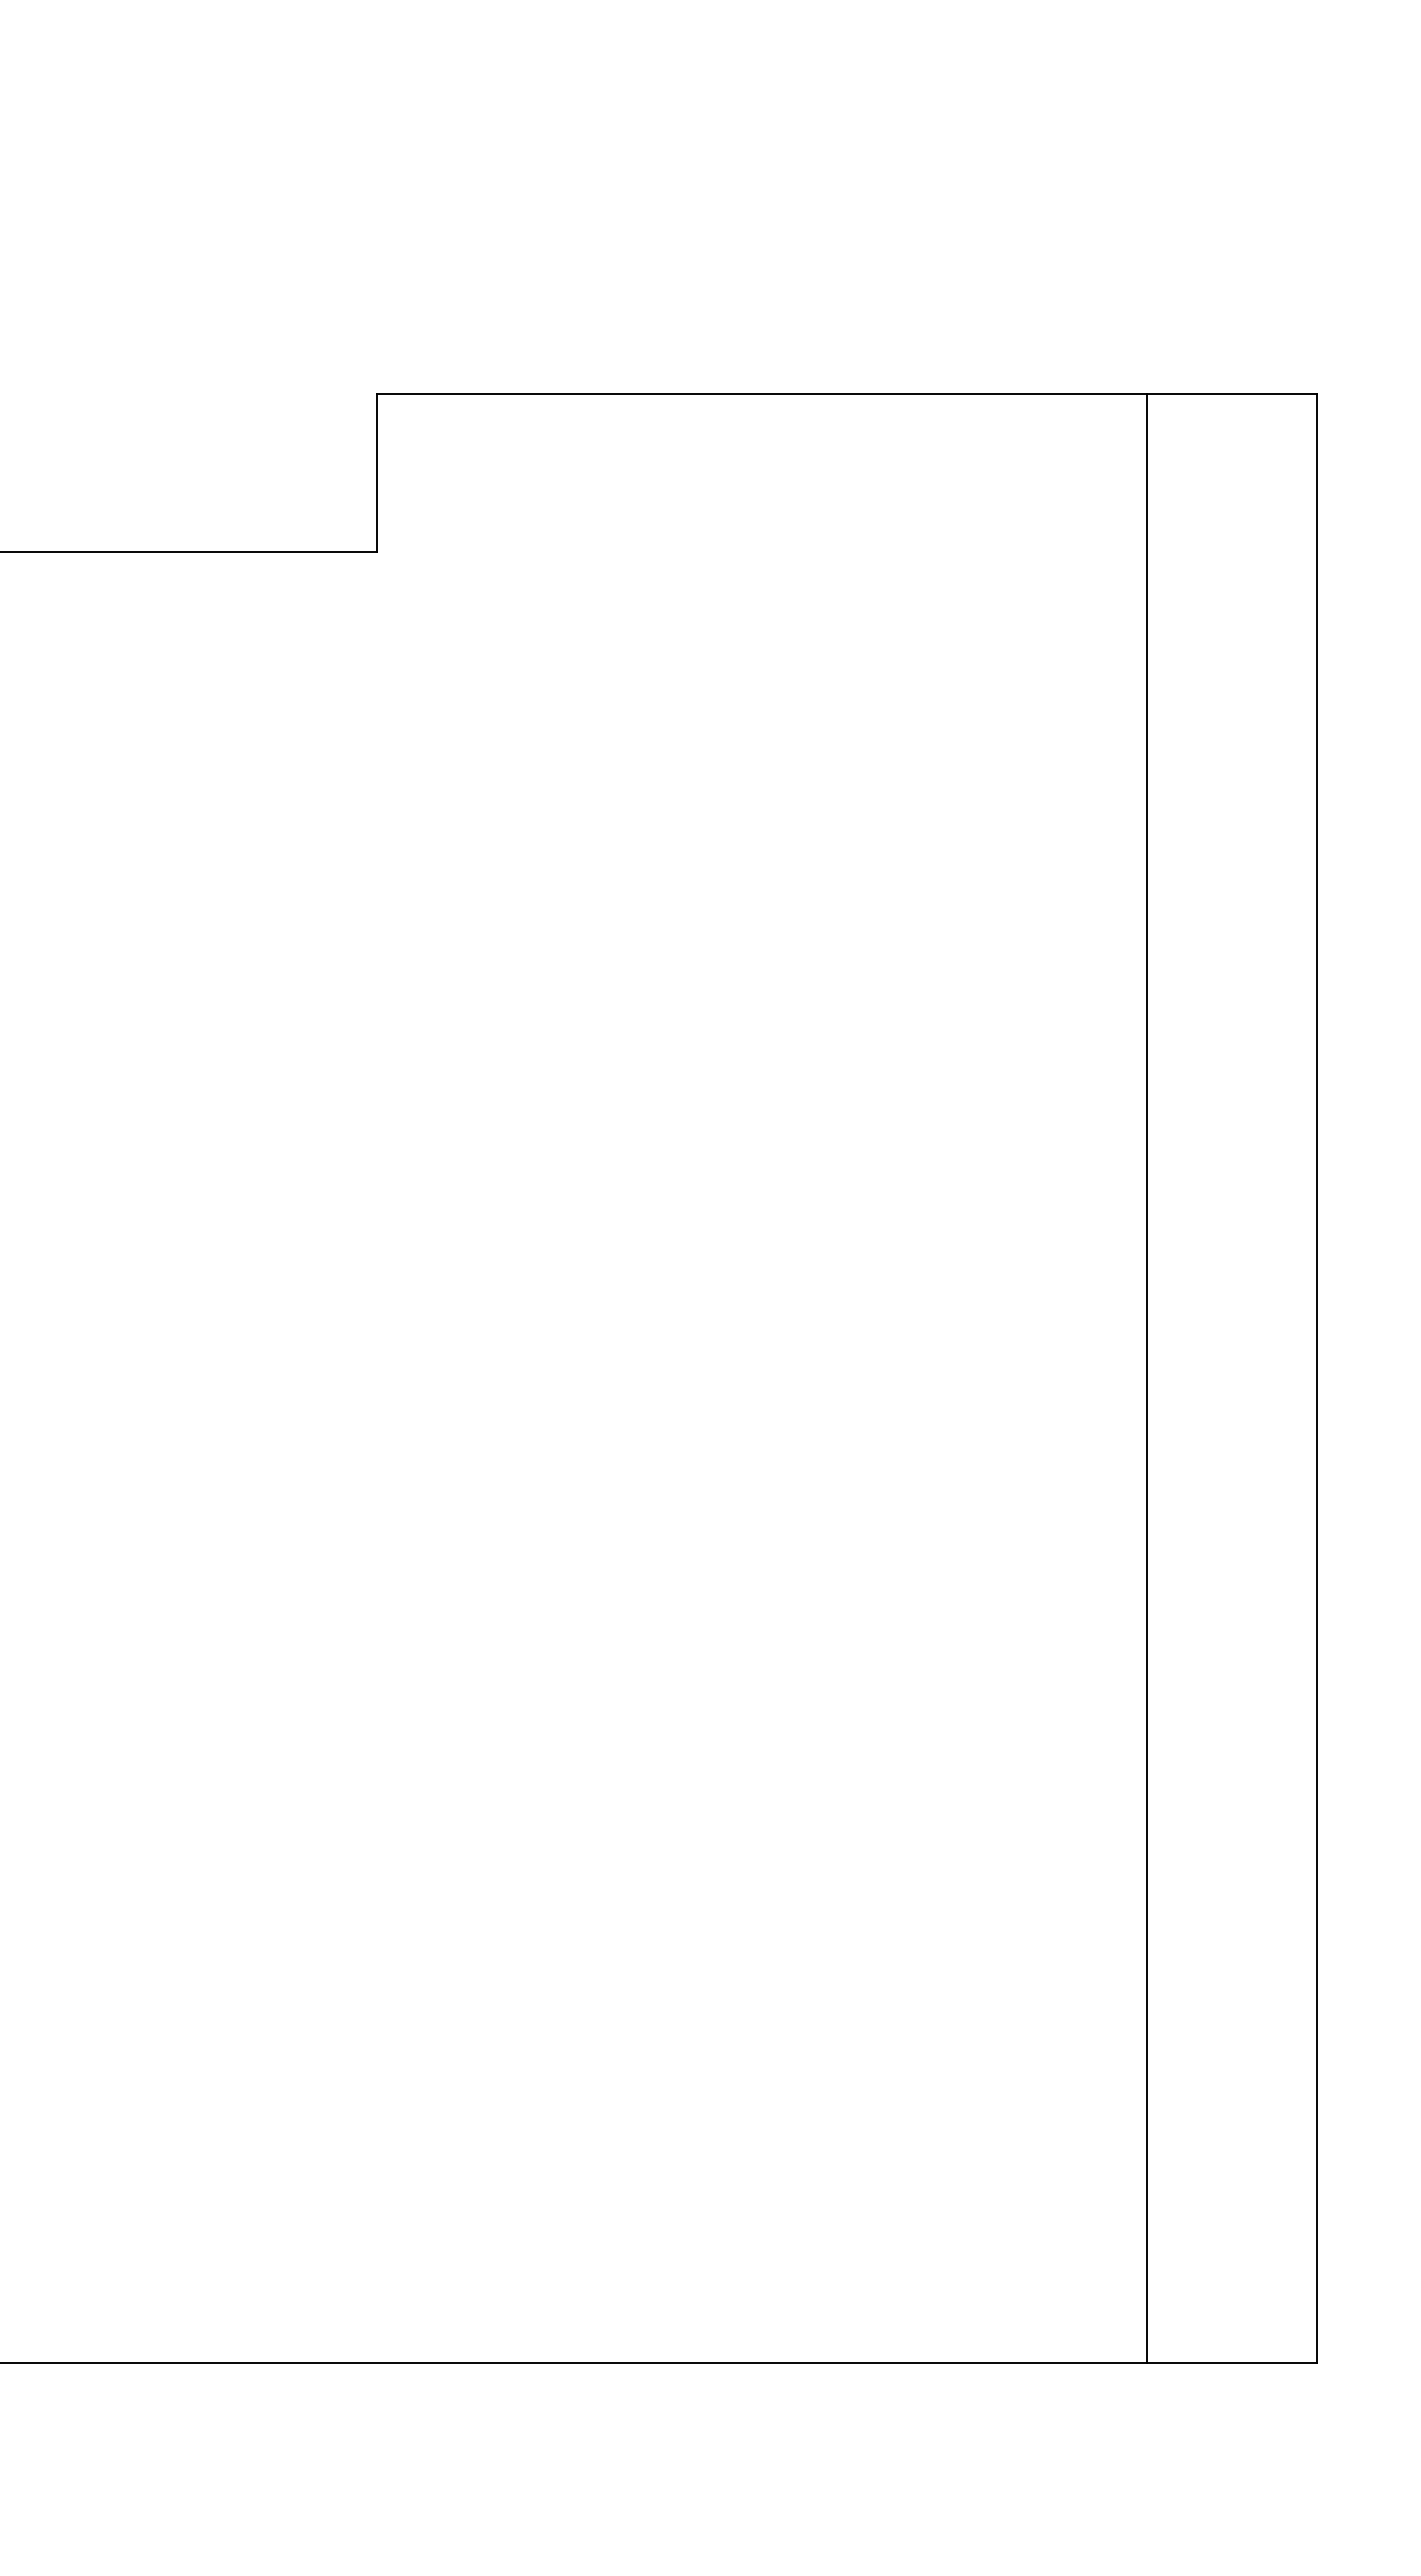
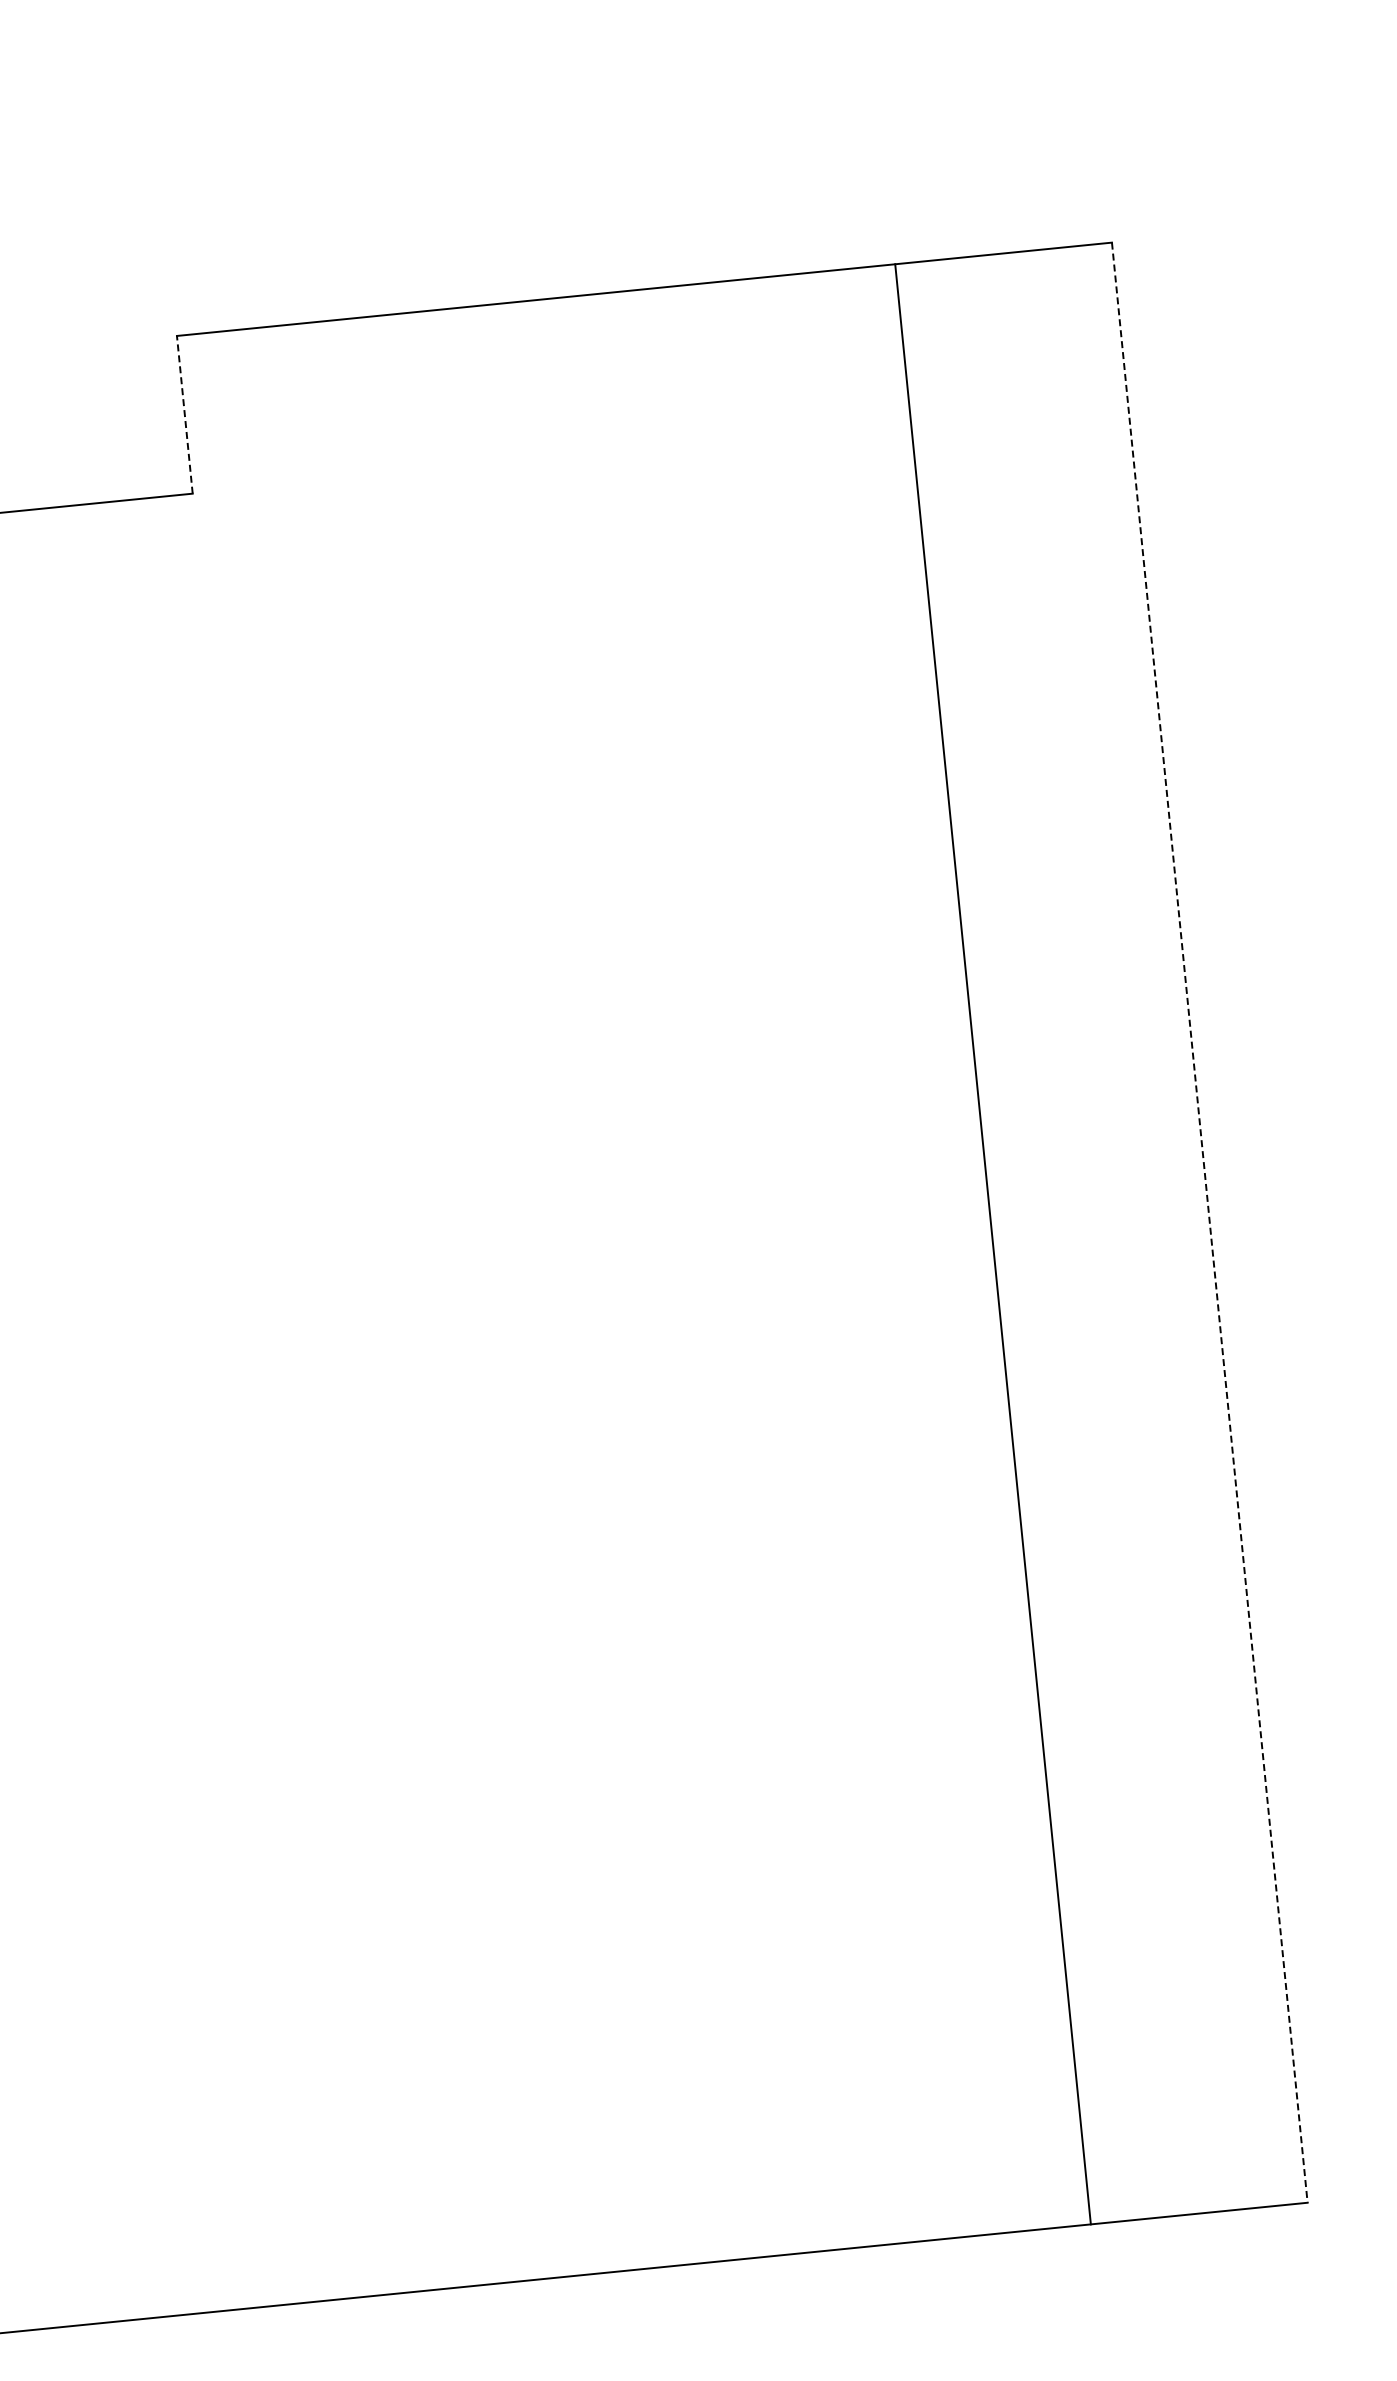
line: (377, 472) -> (185, 414), solid -> dashed
line: (1146, 1378) -> (992, 1244), moved
line: (1316, 1378) -> (1209, 1222), solid -> dashed

